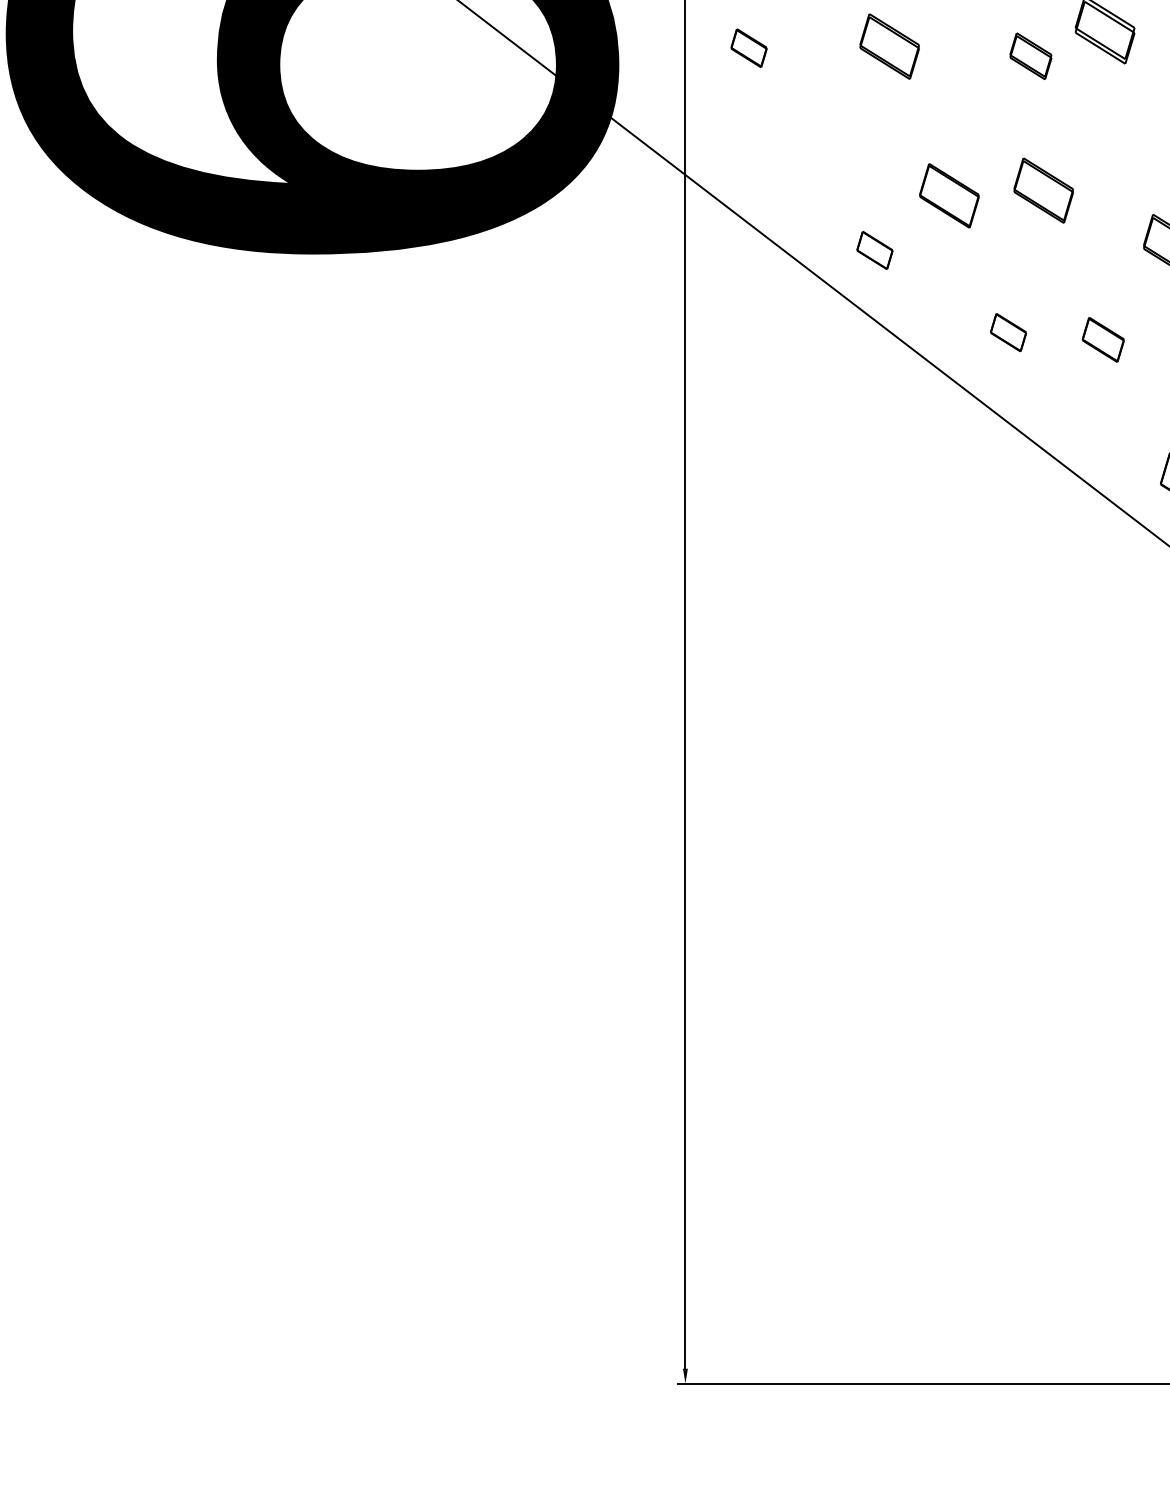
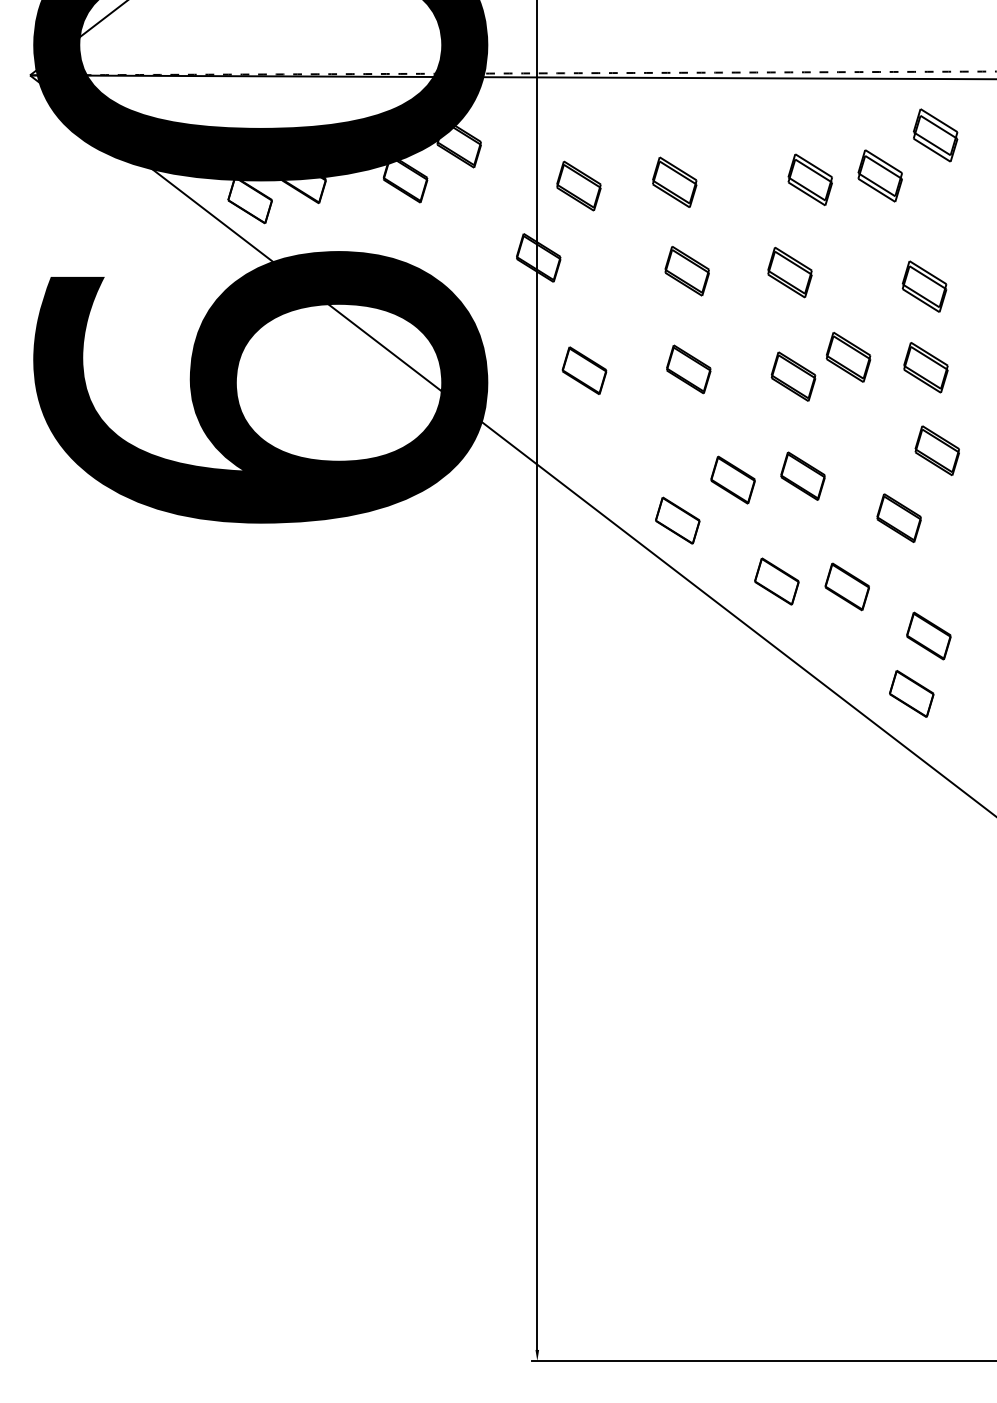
part: (749, 48) -> (584, 370), size x1.67
part: (1030, 56) -> (793, 376), size x1.43
part: (874, 250) -> (677, 520), size x1.67
part: (1007, 332) -> (776, 581), size x1.67
part: (1102, 339) -> (846, 586), size x1.43

